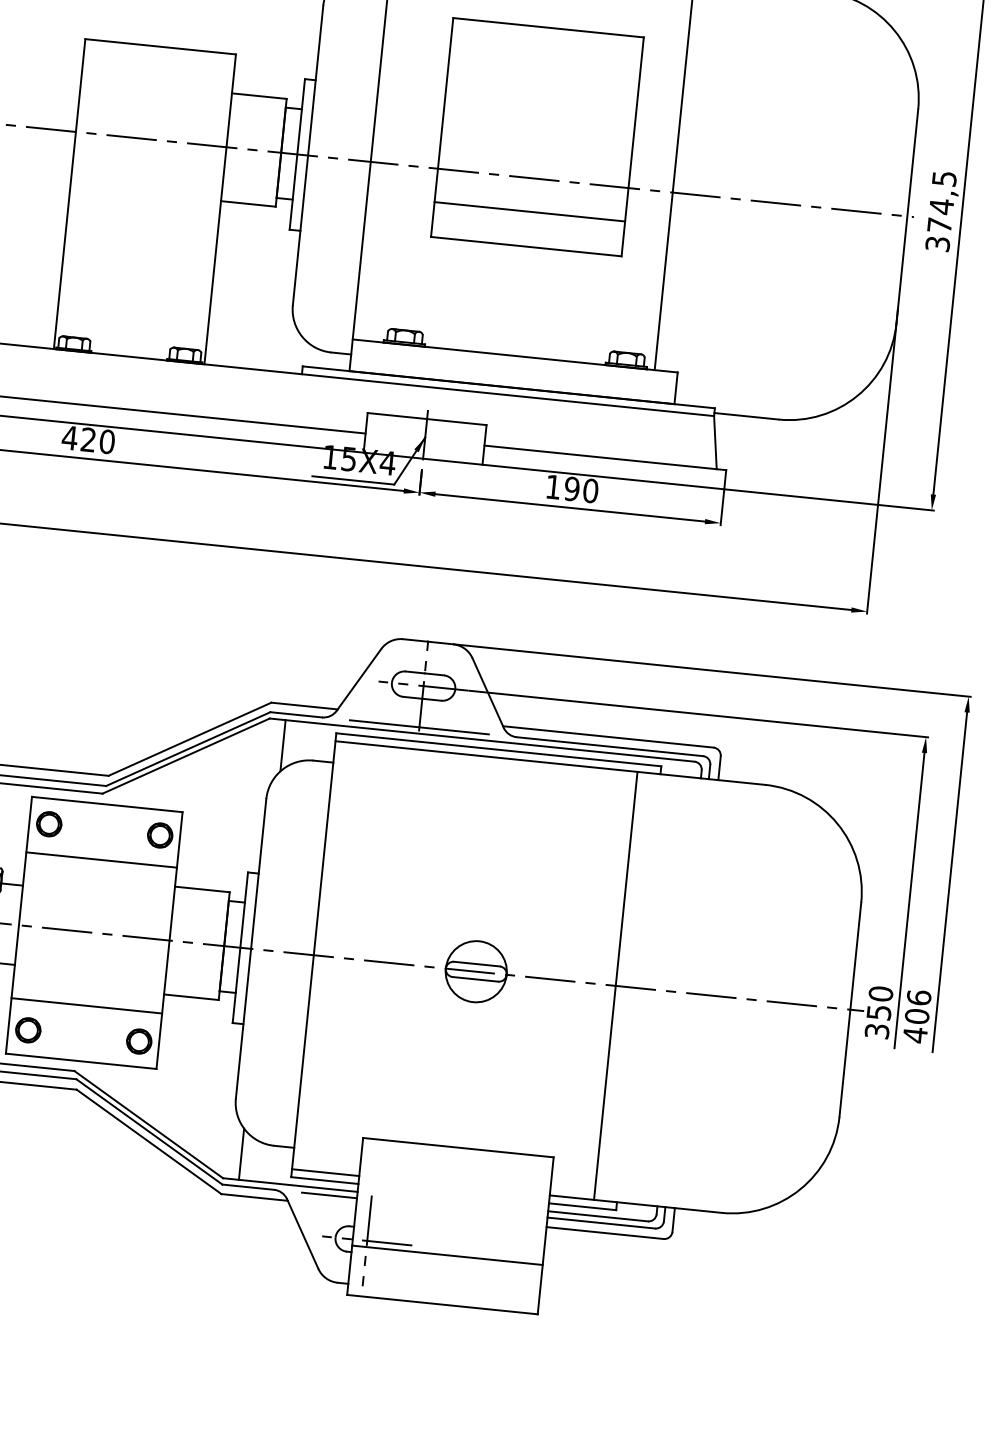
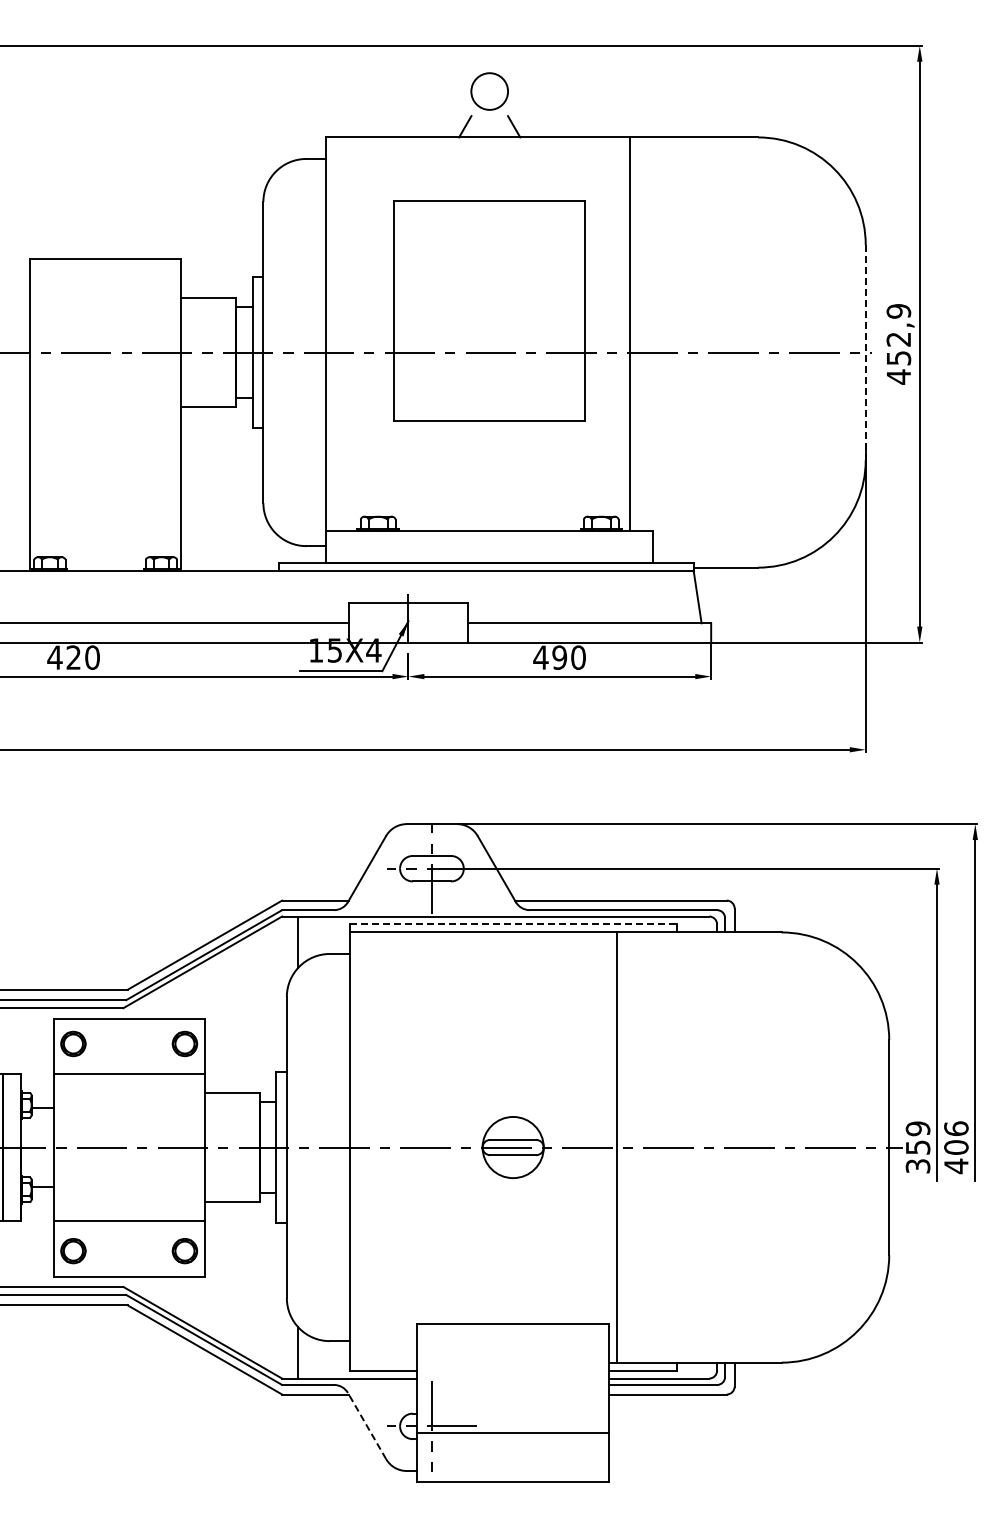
text: (940, 211) -> (898, 344), 374,5 -> 452,9
line: (529, 212) -> (489, 386), removed
line: (907, 216) -> (865, 352), solid -> dashed
text: (552, 486) -> (540, 657), 190 -> 490
line: (418, 727) -> (431, 910), removed
line: (499, 749) -> (513, 924), solid -> dashed
line: (615, 985) -> (617, 1147), moved
text: (881, 993) -> (918, 1128), 350 -> 359
line: (325, 1172) -> (383, 1362), removed
line: (329, 1194) -> (389, 1384), removed
line: (302, 1233) -> (366, 1425), solid -> dashed

